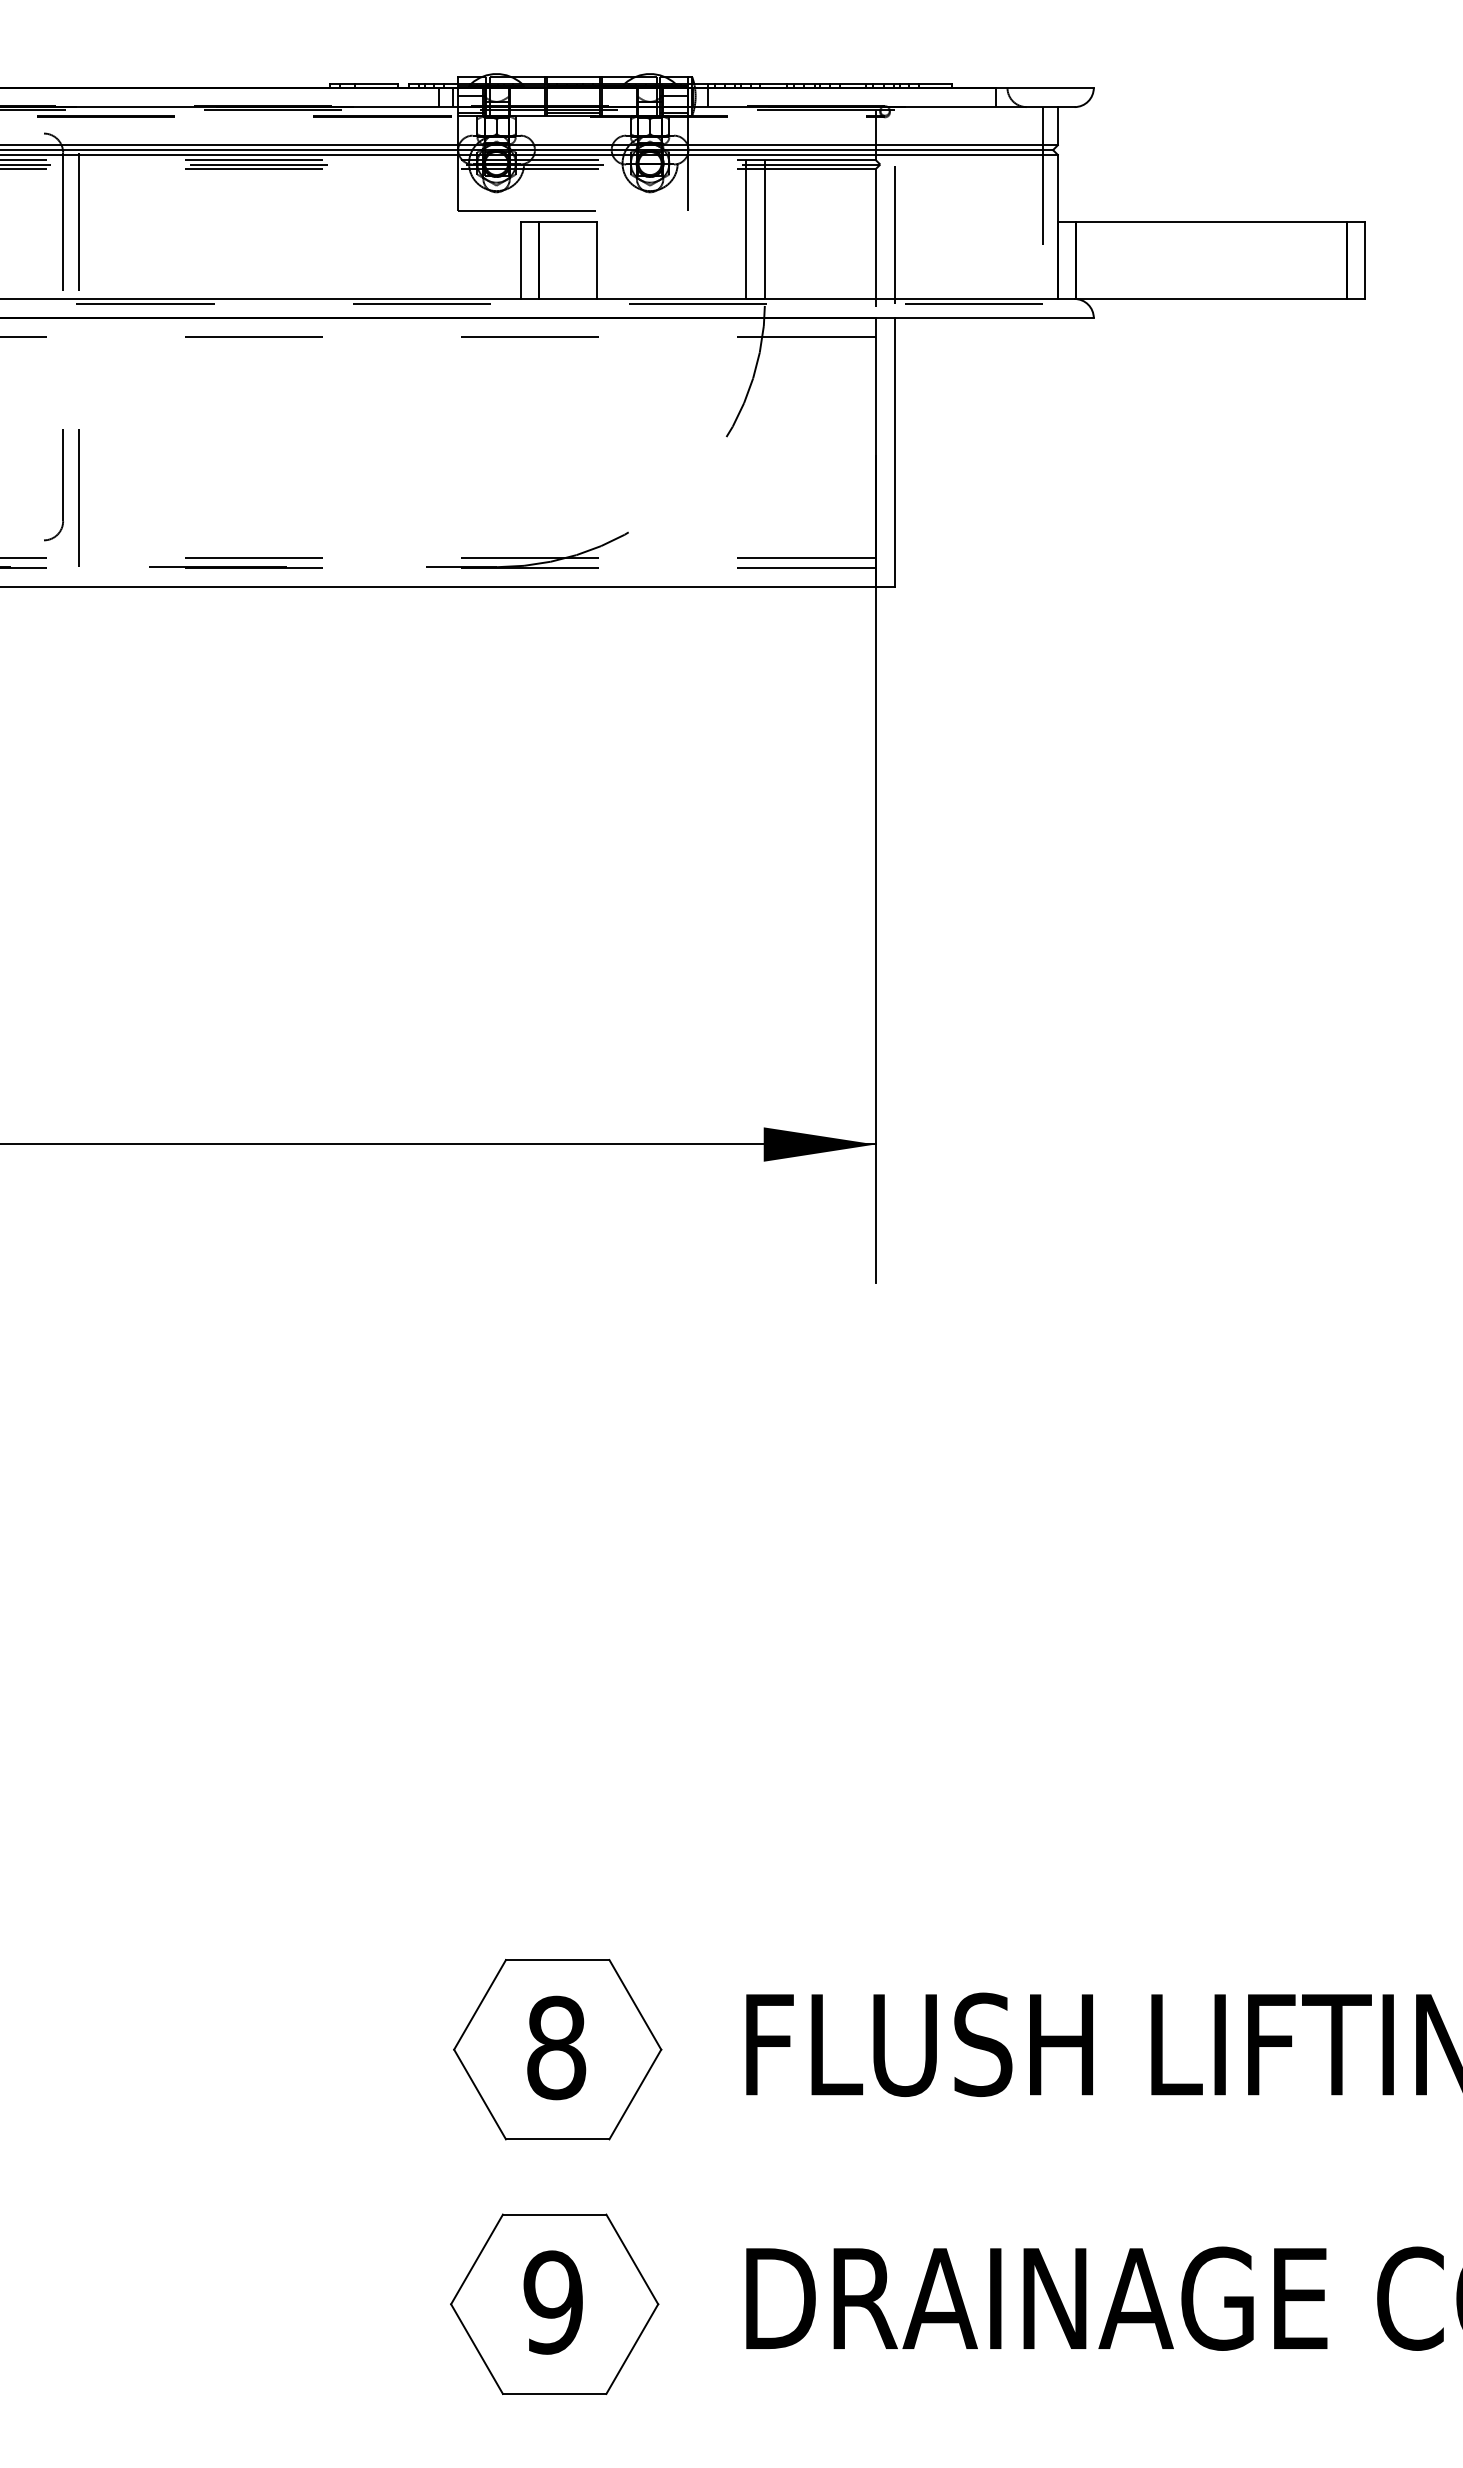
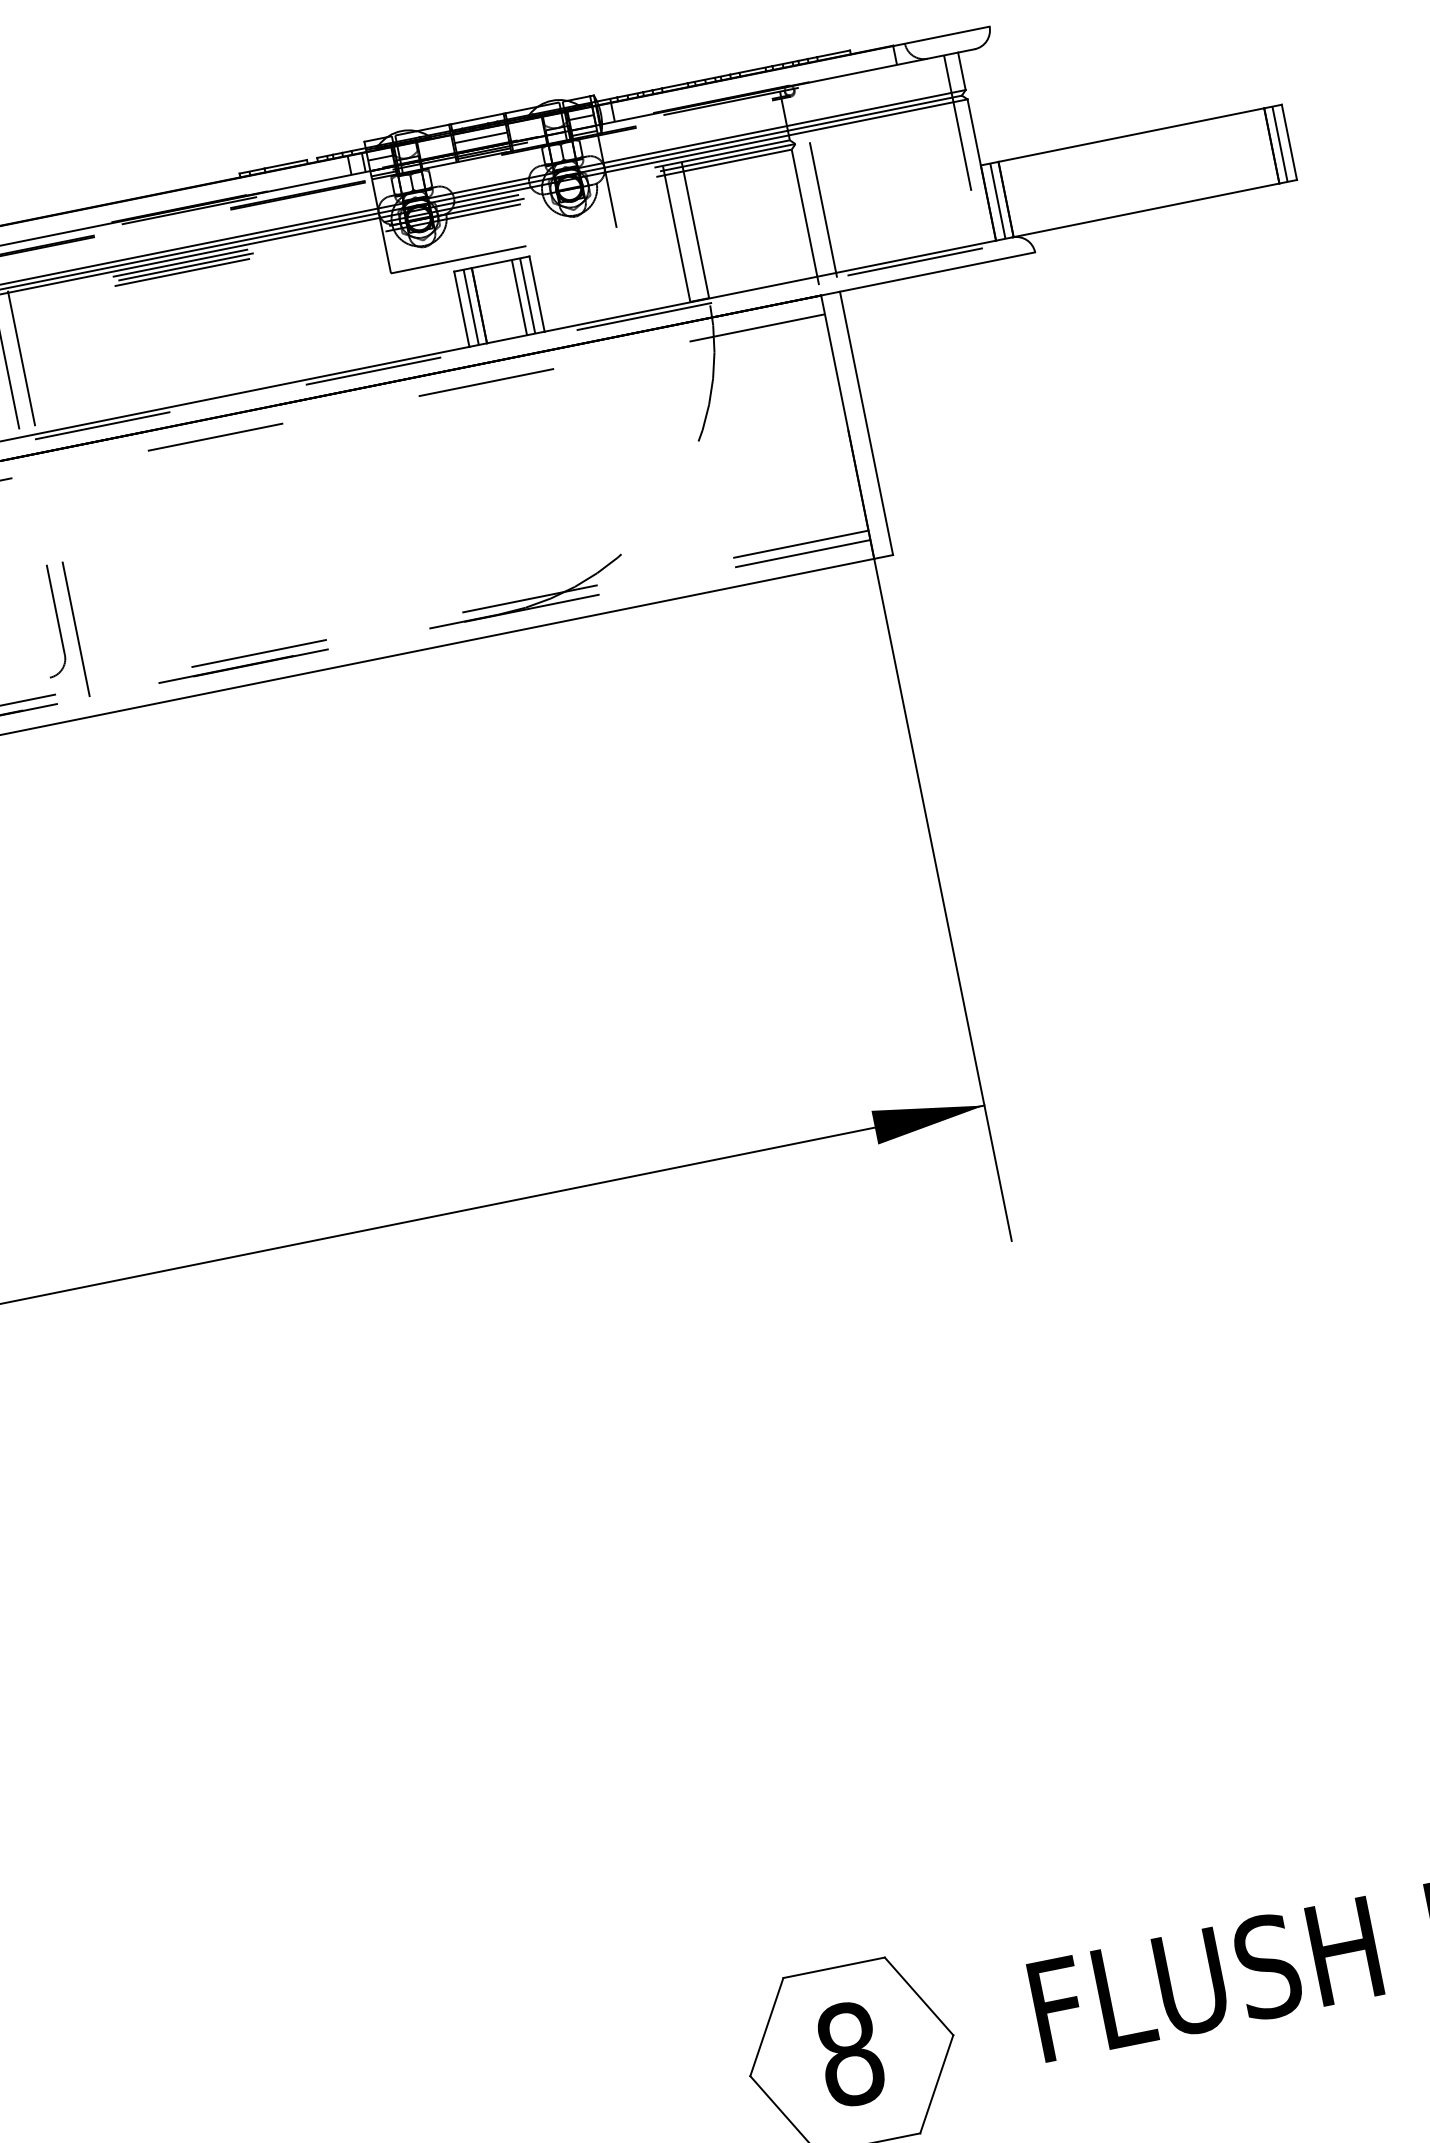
line: (573, 96) -> (481, 137), added
line: (530, 260) -> (471, 307), added
line: (579, 260) -> (519, 297), added
line: (587, 260) -> (527, 295), added
line: (1067, 260) -> (997, 201), added
line: (1355, 260) -> (1280, 144), added

